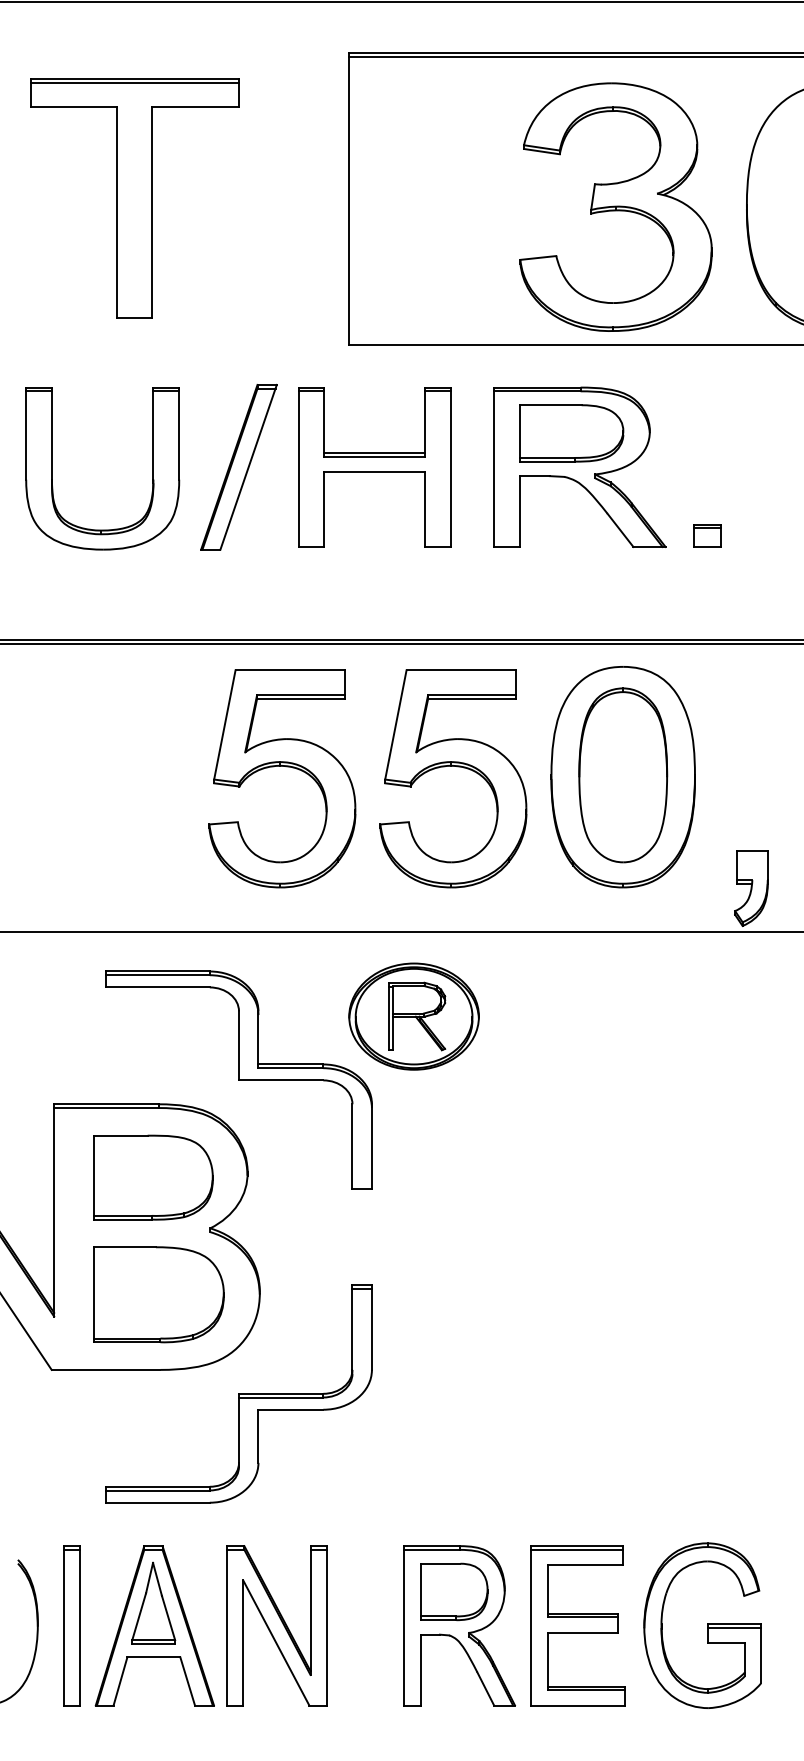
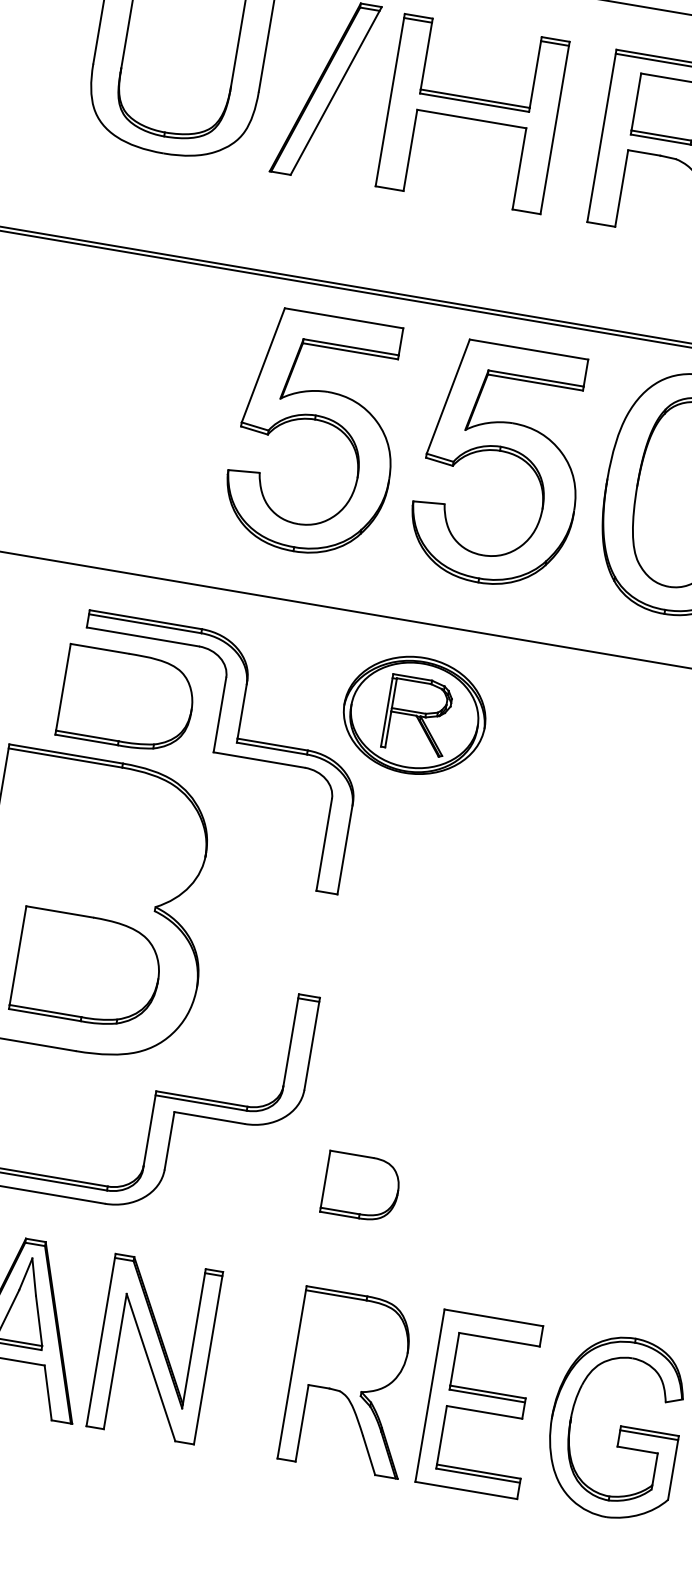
part: (153, 1177) -> (127, 700), moved
line: (576, 1549) -> (492, 1321), removed
part: (454, 1591) -> (362, 1186), moved

